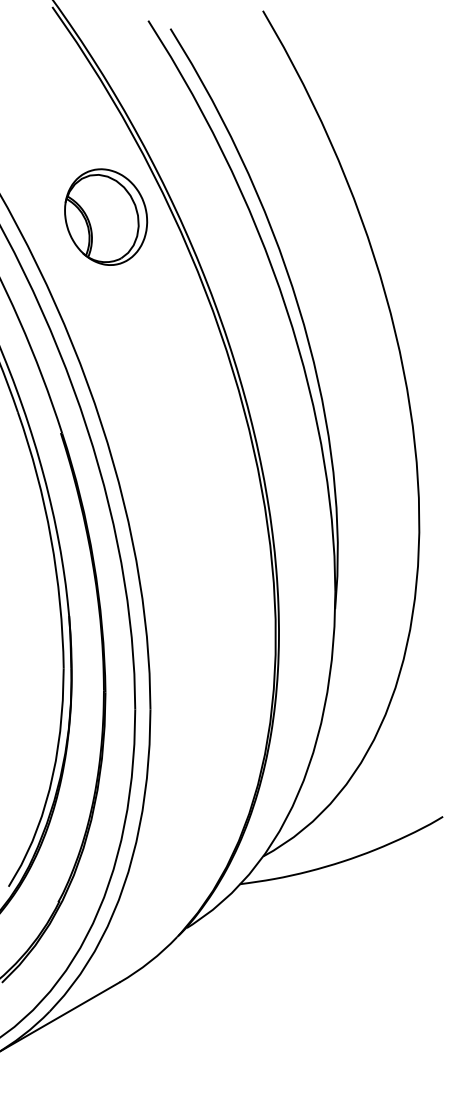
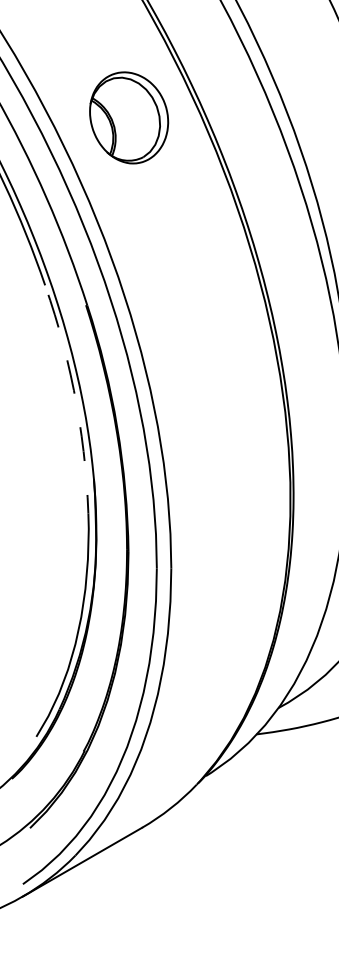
part: (106, 216) -> (129, 117), moved
arc: (51, 538) -> (77, 405), solid -> dashed

